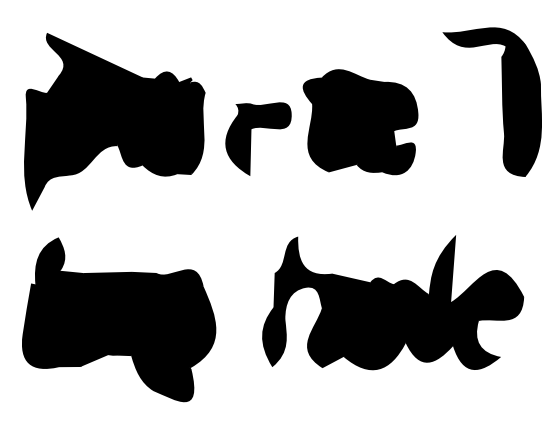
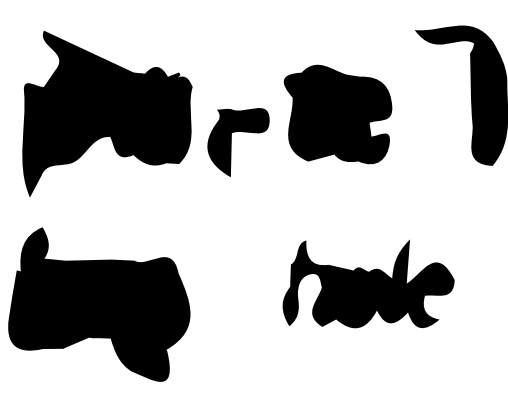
part: (251, 138) -> (231, 141), moved
part: (393, 302) -> (368, 283), size x0.7
part: (119, 319) -> (99, 304), moved

